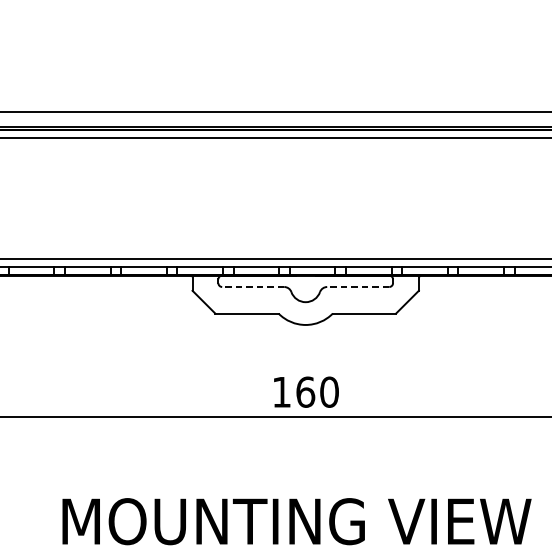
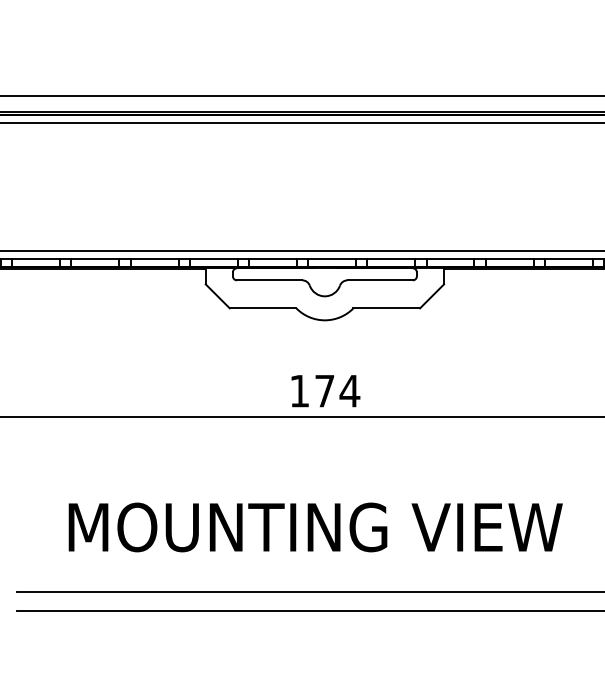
line: (253, 287) -> (269, 280), dashed -> solid
line: (358, 287) -> (380, 280), dashed -> solid
text: (317, 391) -> (337, 390), 160 -> 174

